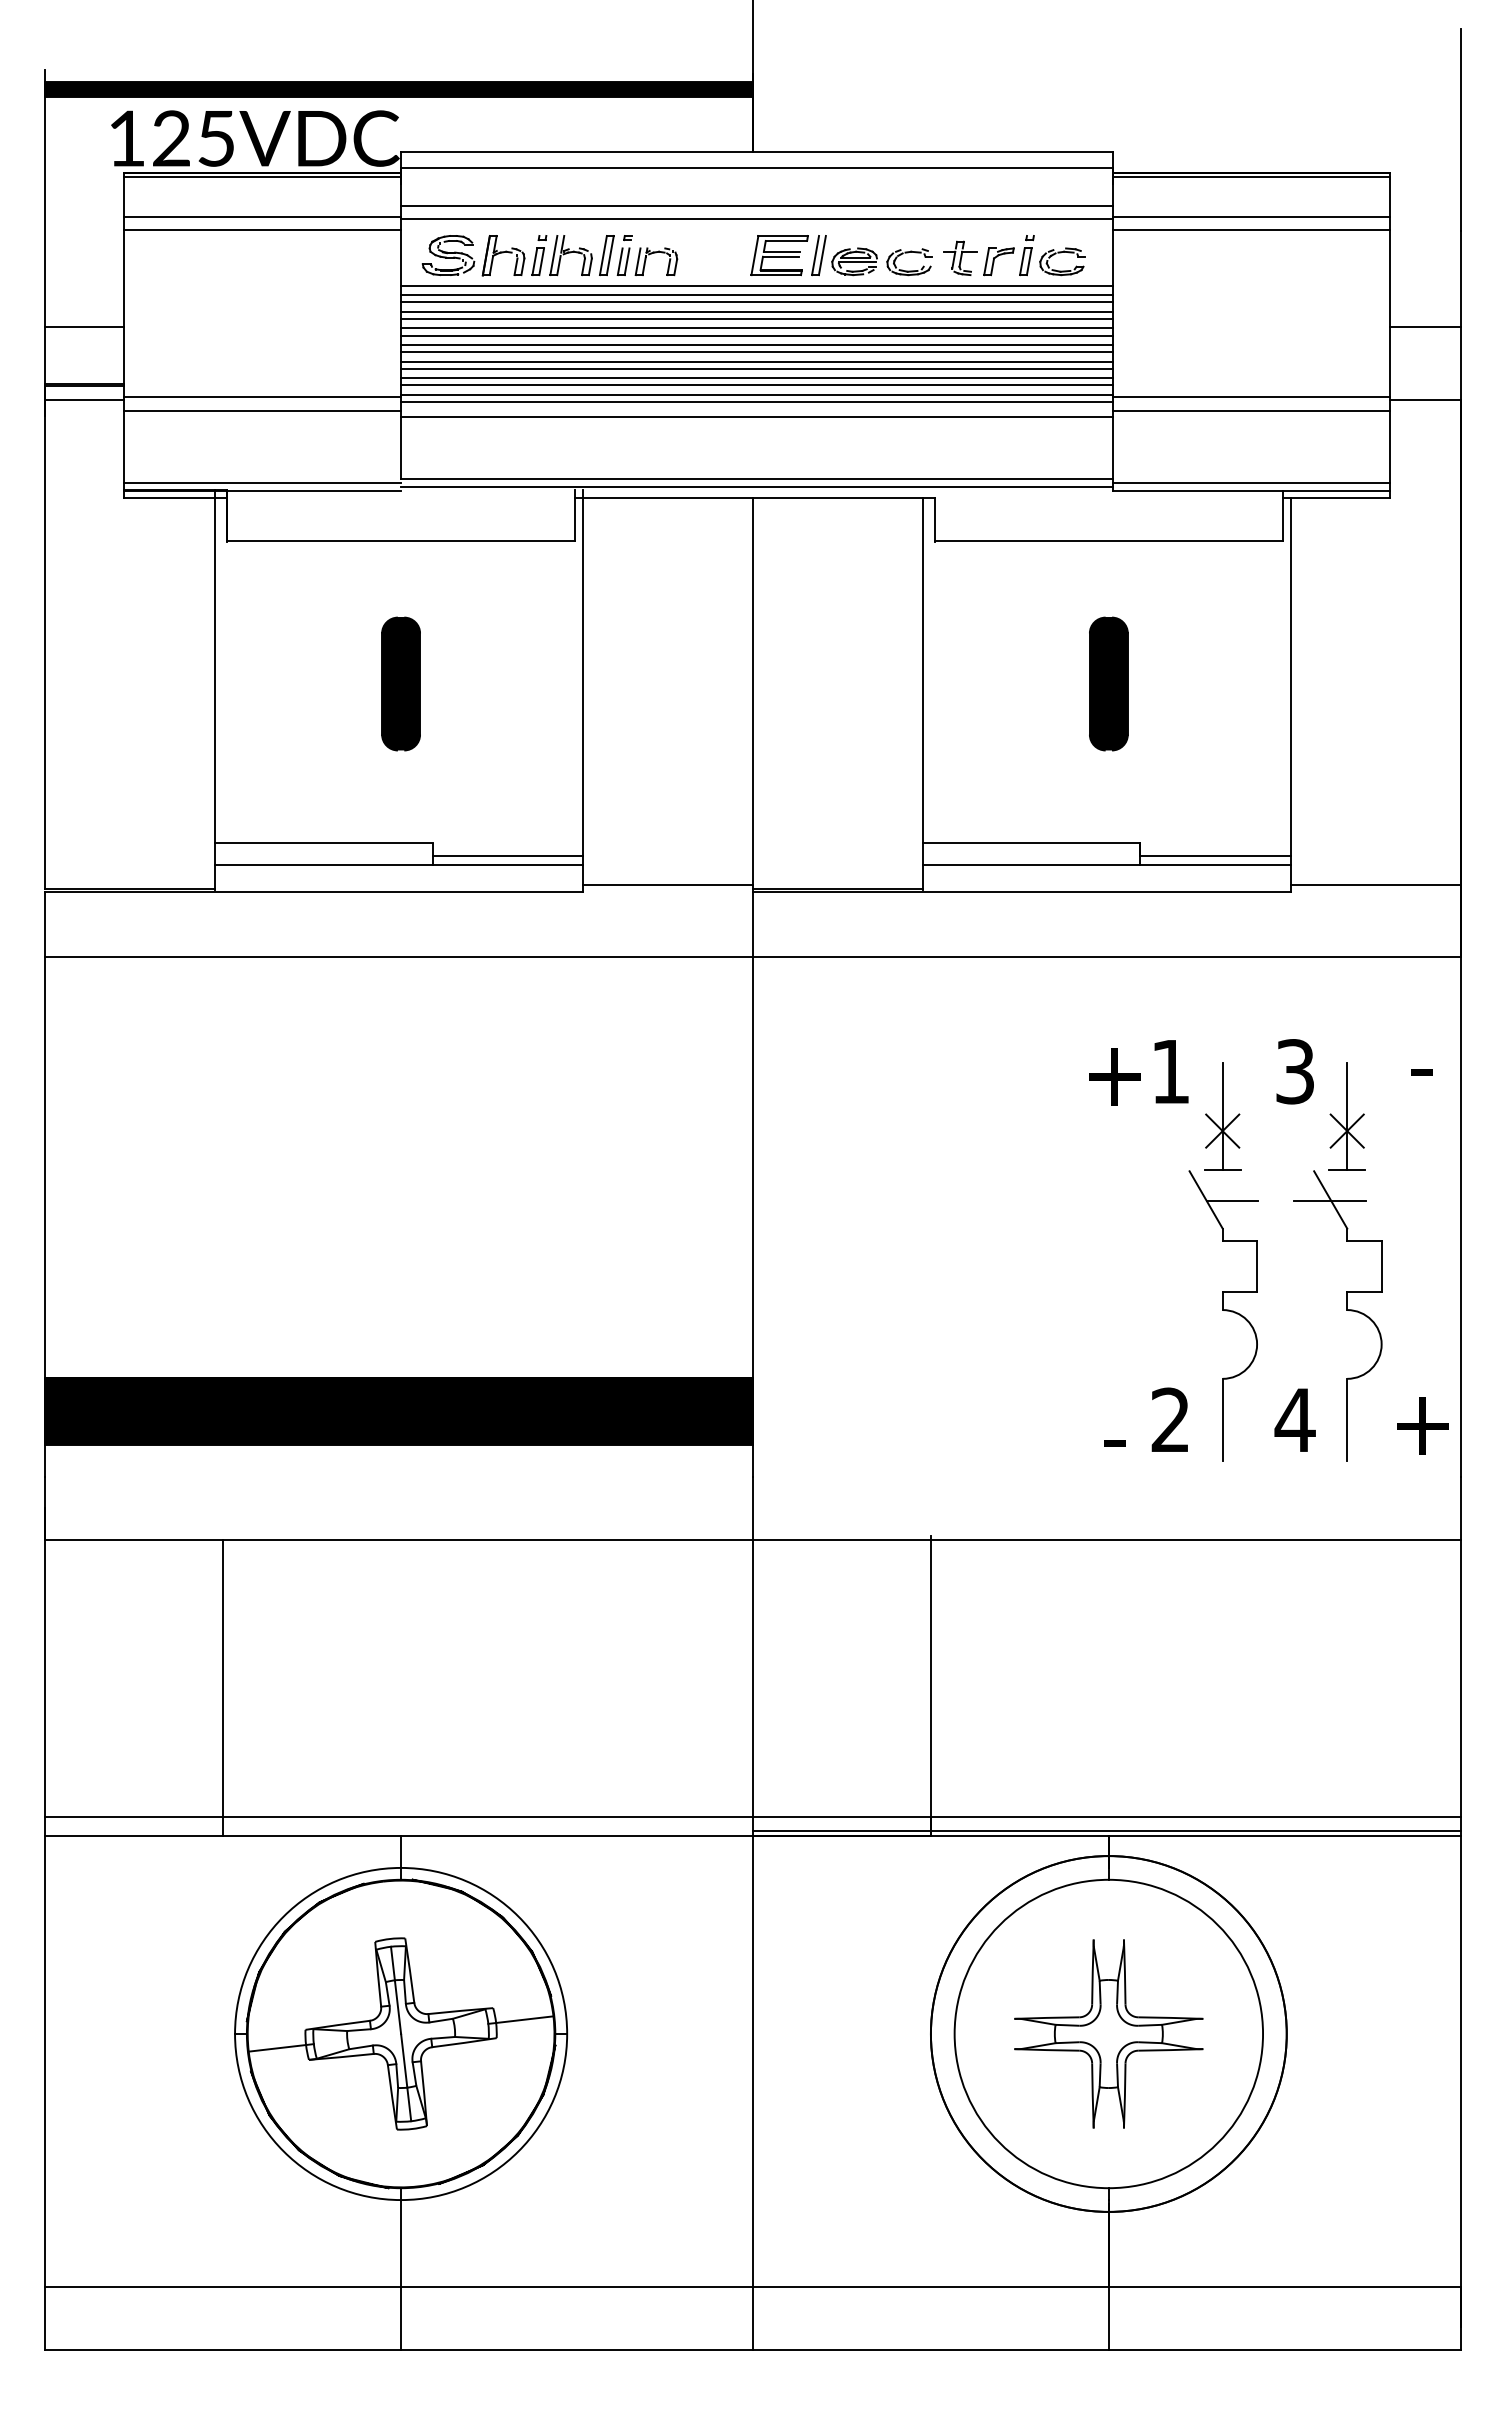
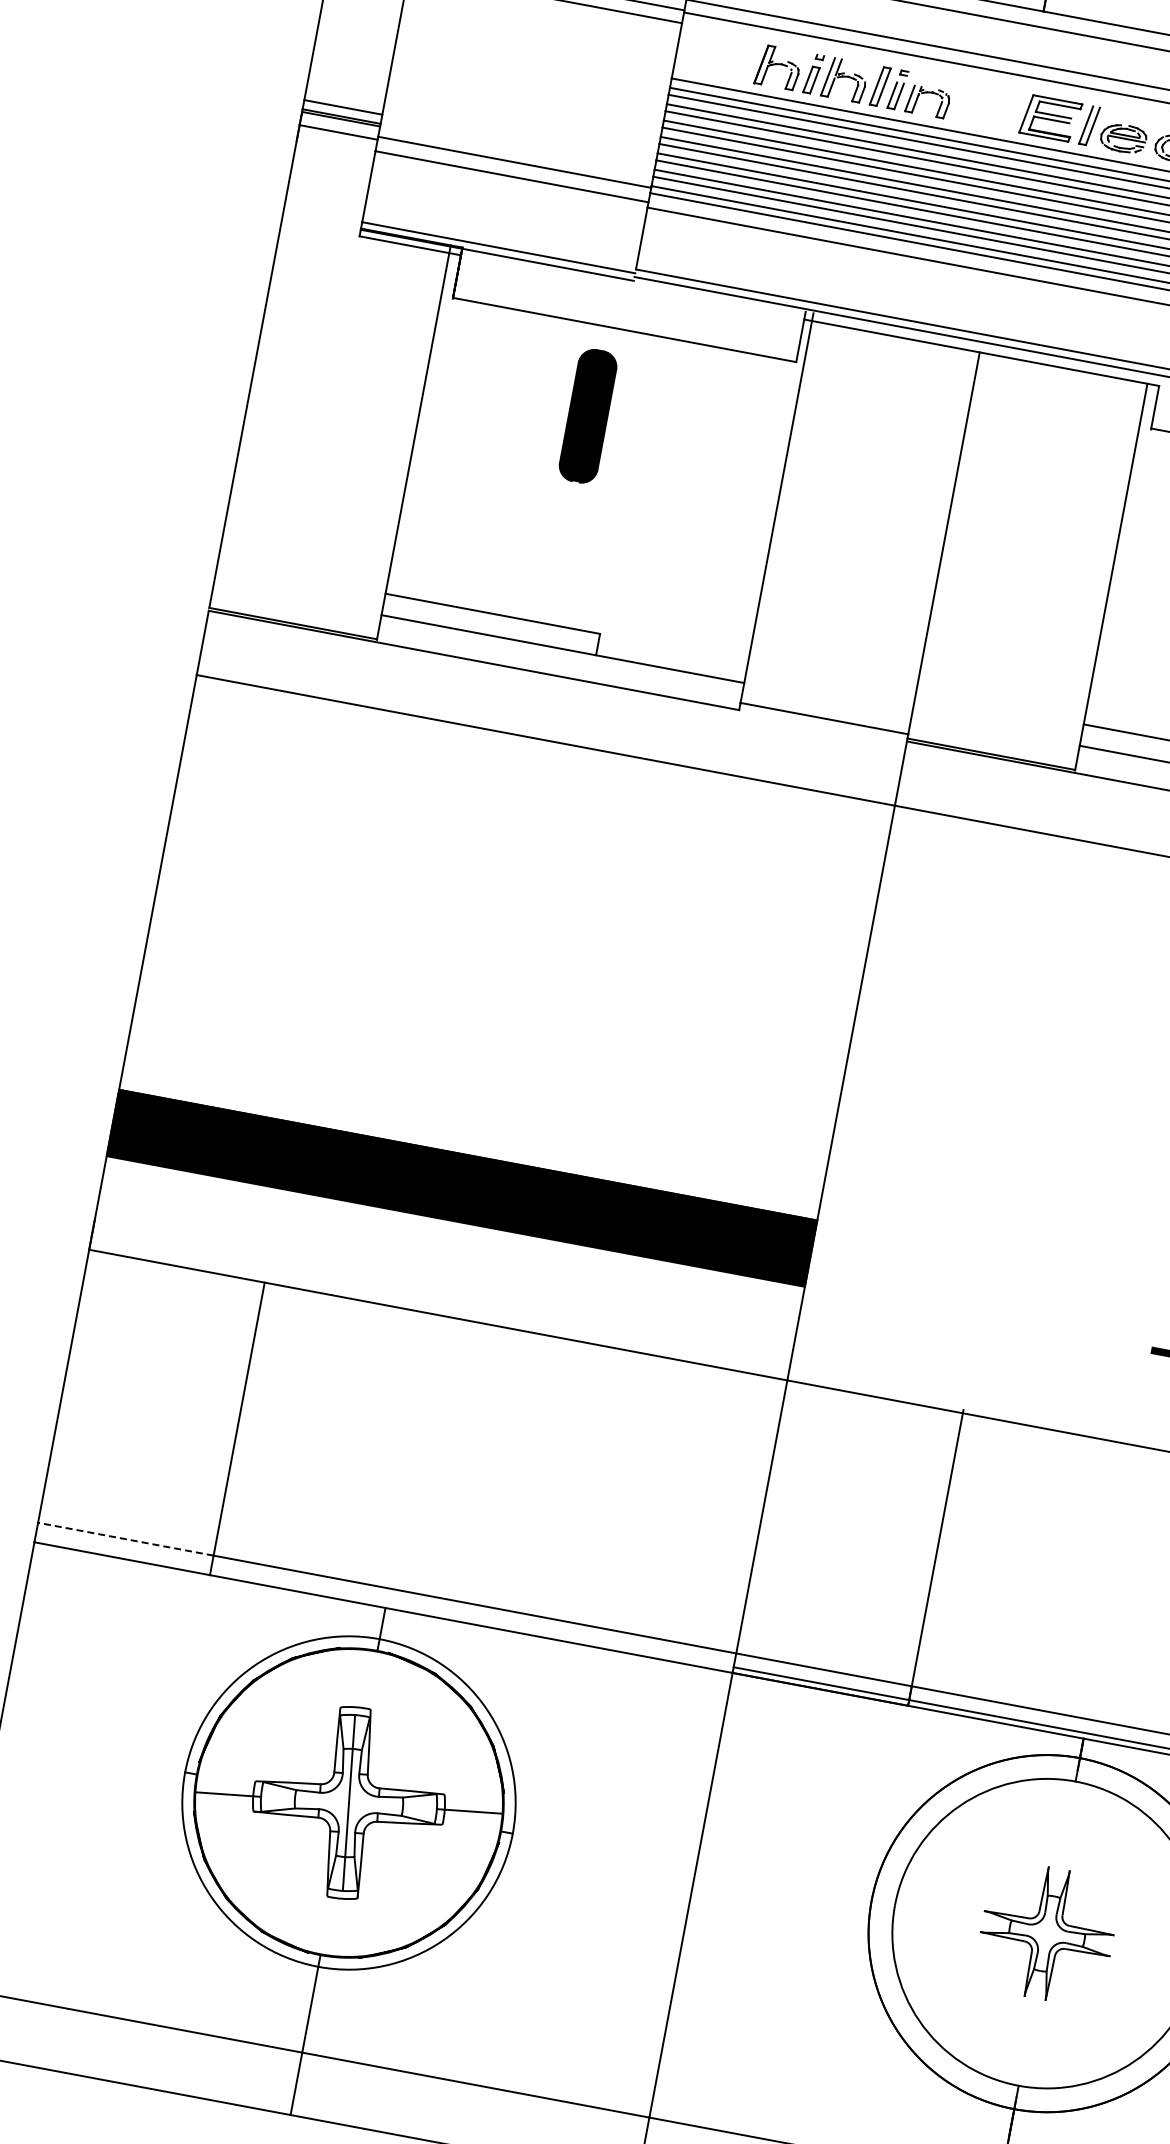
part: (448, 255) -> (724, 57), removed
line: (84, 327) -> (343, 107), moved
part: (400, 683) -> (587, 415), moved
line: (507, 855) -> (671, 660), removed
line: (134, 1816) -> (126, 1539), solid -> dashed
part: (1108, 2033) -> (1046, 1933), size x0.7

